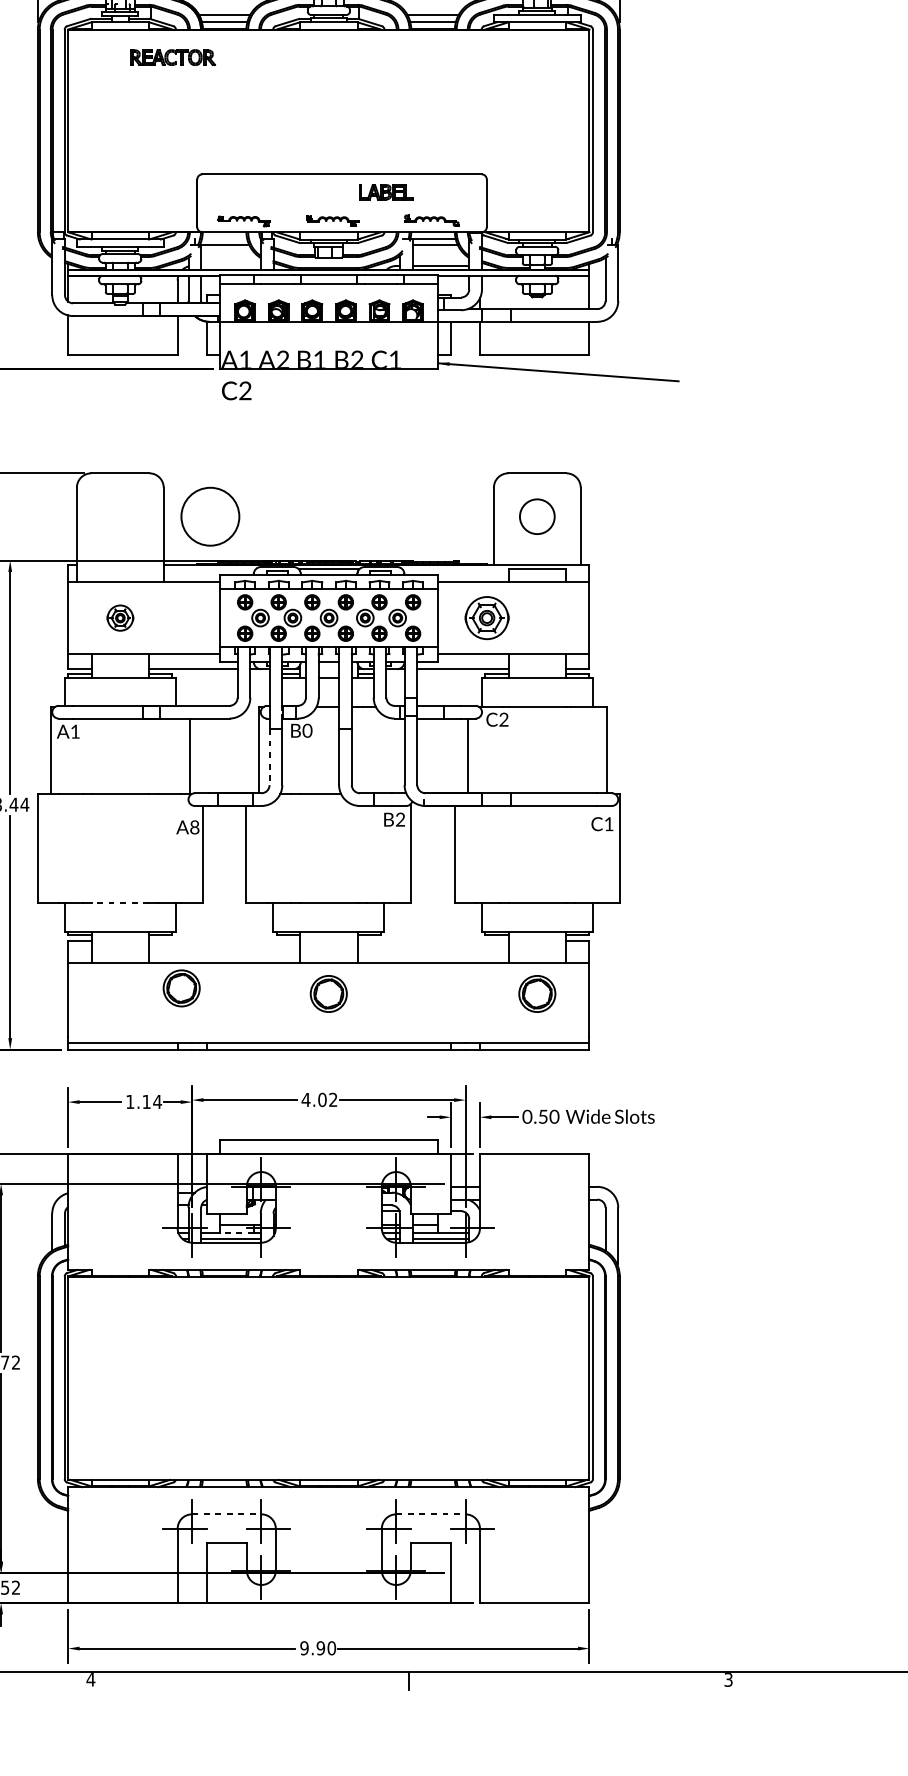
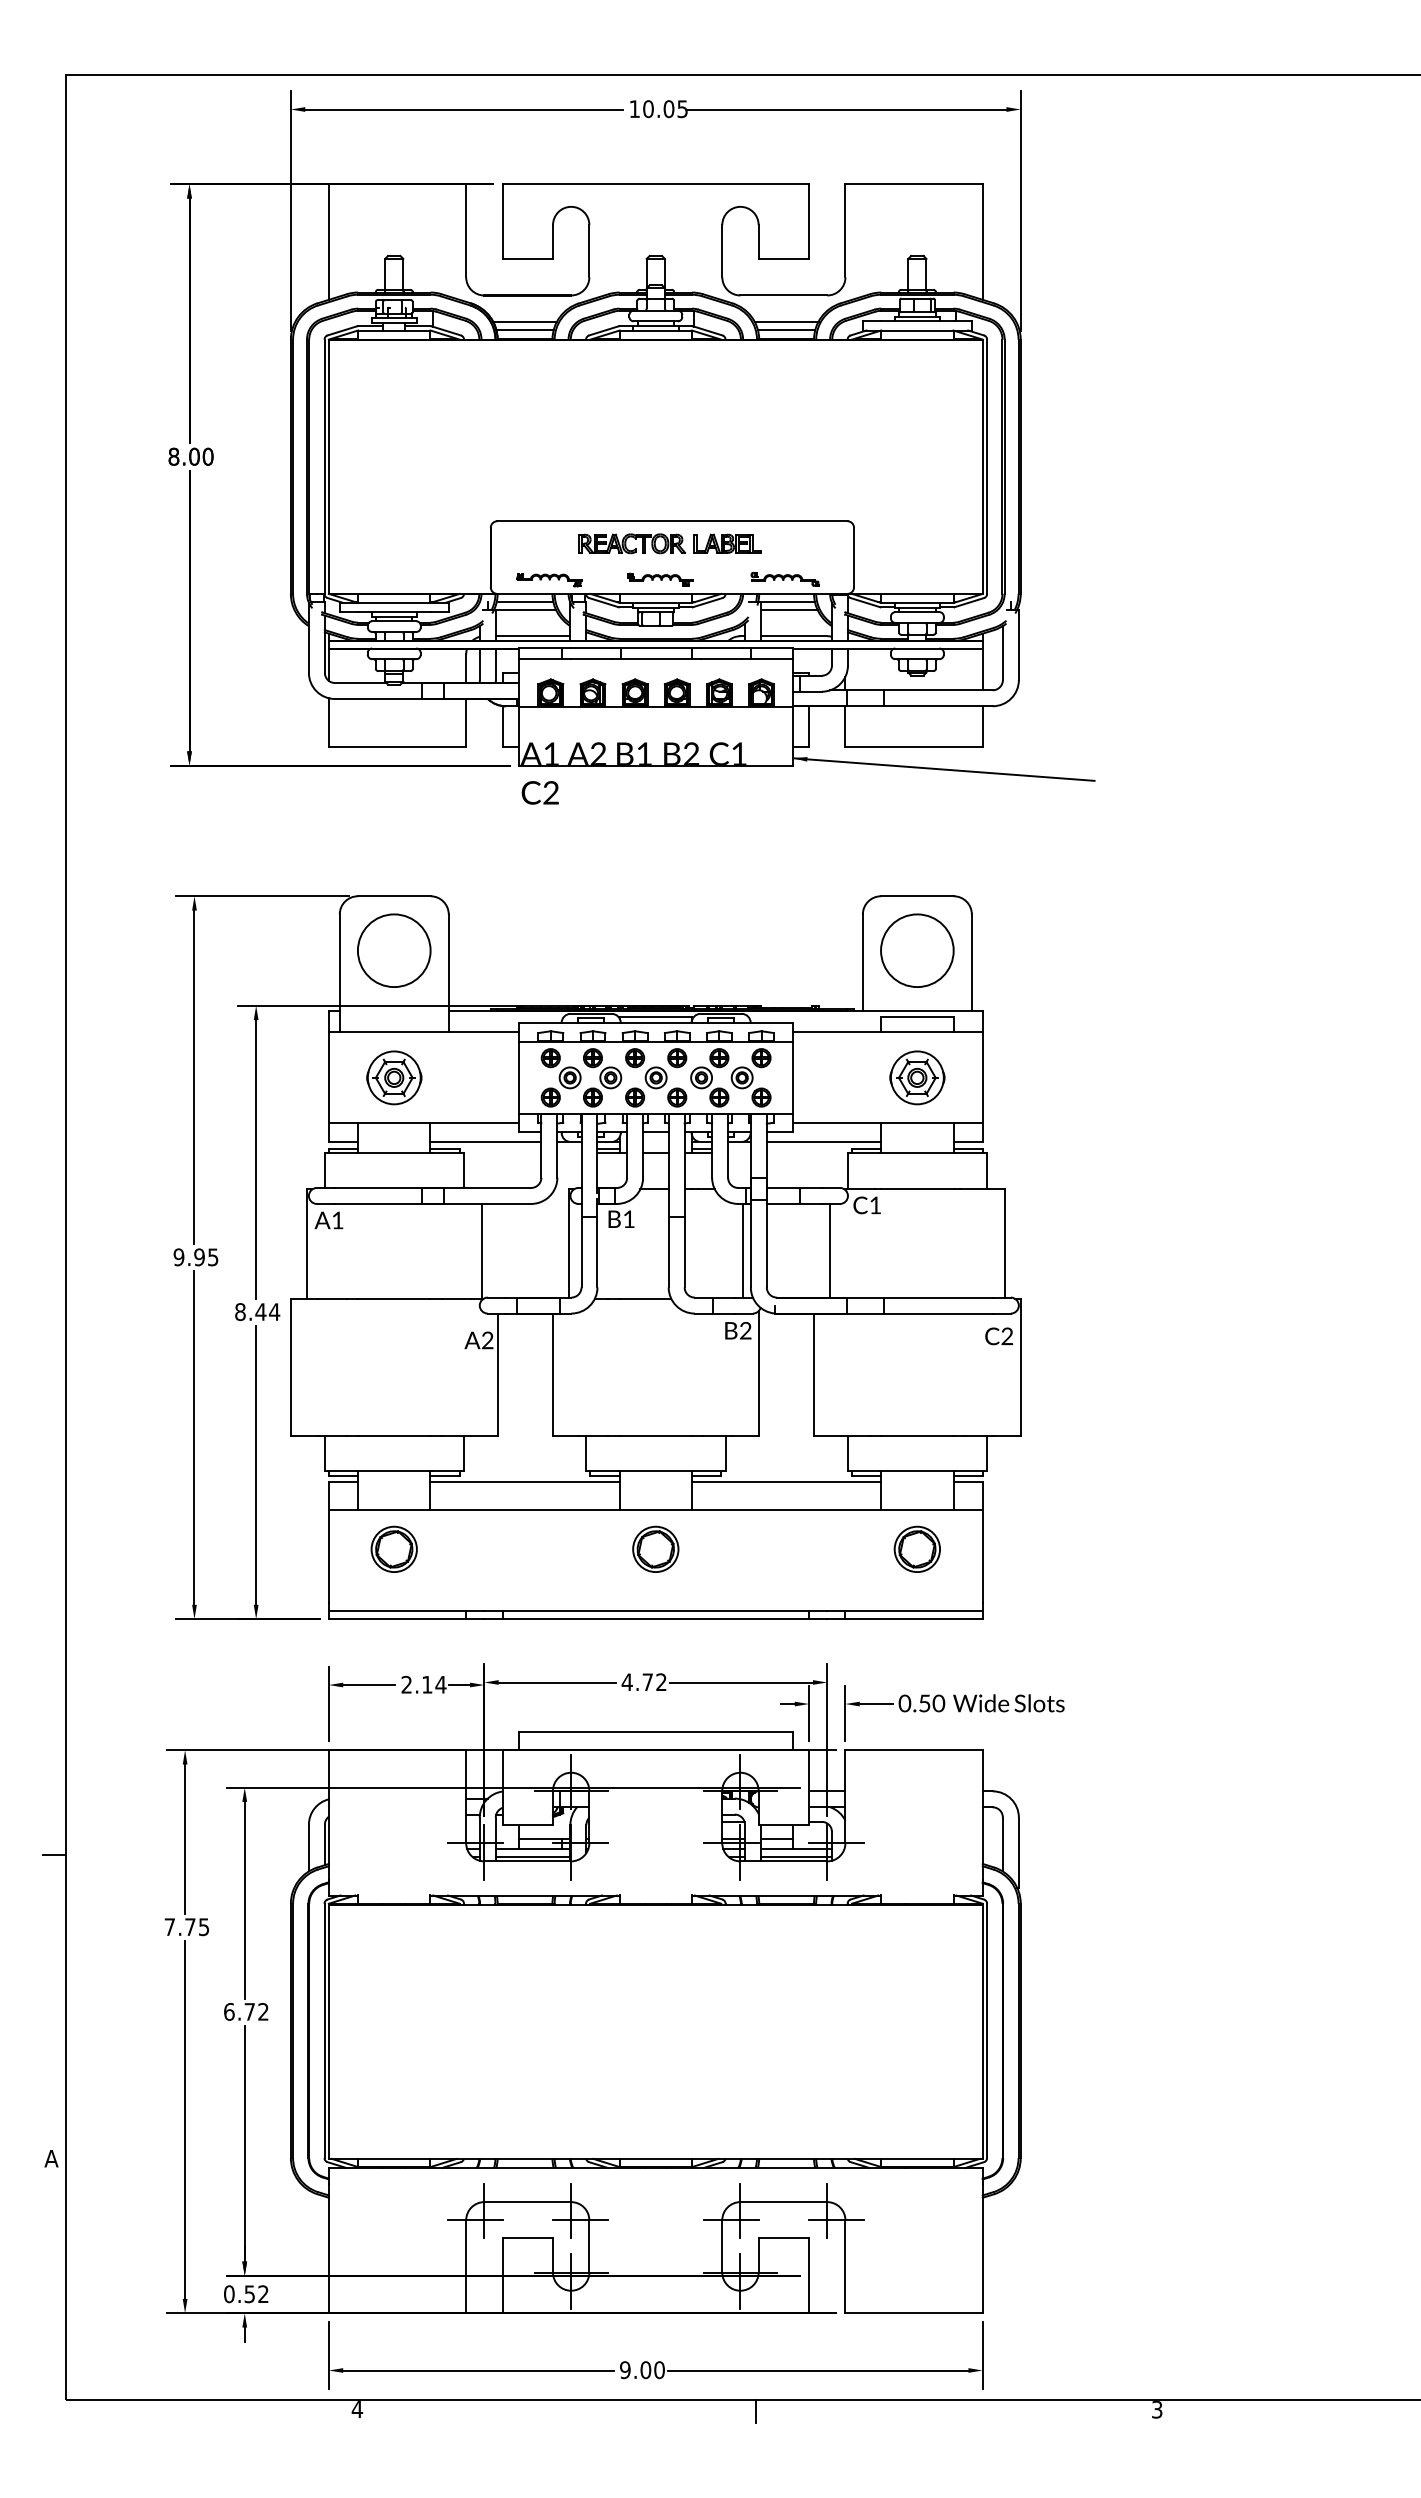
part: (172, 57) -> (631, 543), moved
line: (224, 239) -> (524, 602), added
line: (230, 266) -> (532, 636), added
circle: (210, 516) -> (394, 950), moved
circle: (537, 516) -> (917, 950), size x1.67
part: (120, 617) -> (394, 1077), size x1.67
part: (487, 617) -> (917, 1077), moved
text: (503, 719) -> (875, 1205), C2 -> C1
text: (307, 730) -> (628, 1219), B0 -> B1
line: (398, 755) -> (743, 1250), added
line: (269, 757) -> (581, 1252), dashed -> solid
text: (609, 824) -> (1007, 1336), C1 -> C2
text: (194, 828) -> (487, 1341), A8 -> A2
line: (119, 903) -> (393, 1435), dashed -> solid
line: (224, 940) -> (524, 1482), added
line: (433, 940) -> (786, 1482), added
part: (181, 987) -> (393, 1548), moved
text: (322, 1100) -> (647, 1682), 4.02 -> 4.72
text: (130, 1101) -> (406, 1684), 1.14 -> 2.14
line: (236, 1233) -> (539, 1849), dashed -> solid
line: (227, 1514) -> (528, 2202), dashed -> solid
line: (431, 1514) -> (784, 2202), dashed -> solid
text: (320, 1648) -> (645, 2370), 9.90 -> 9.00

